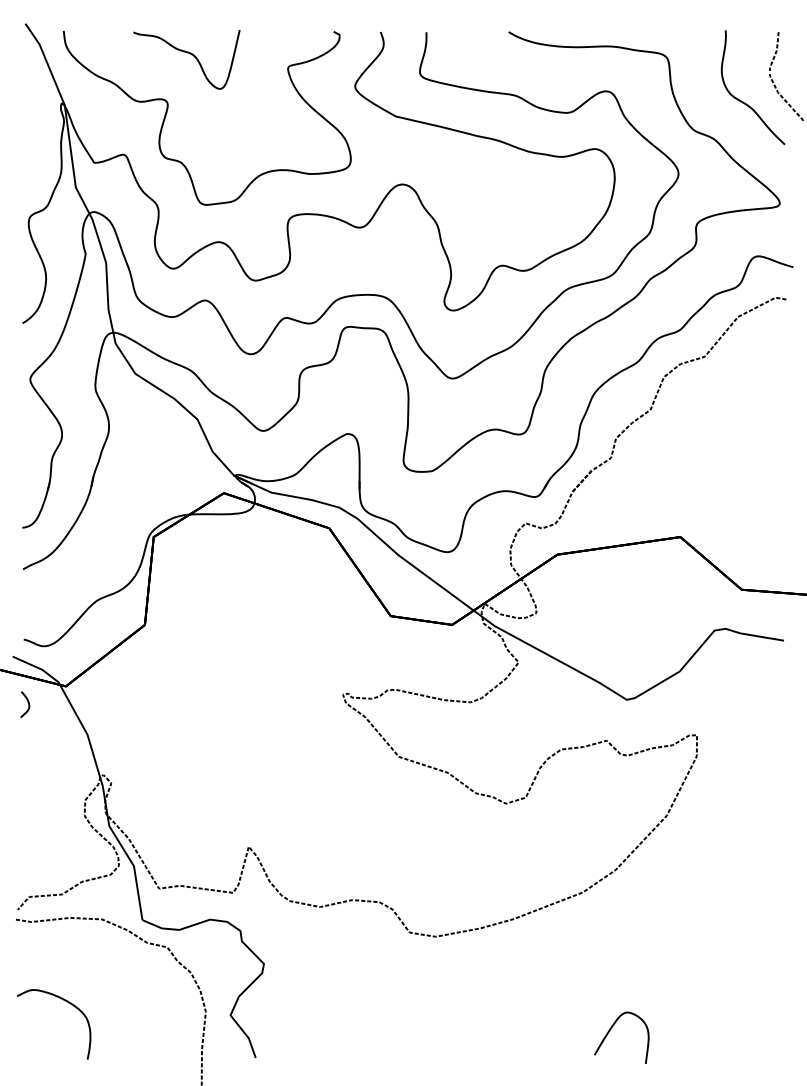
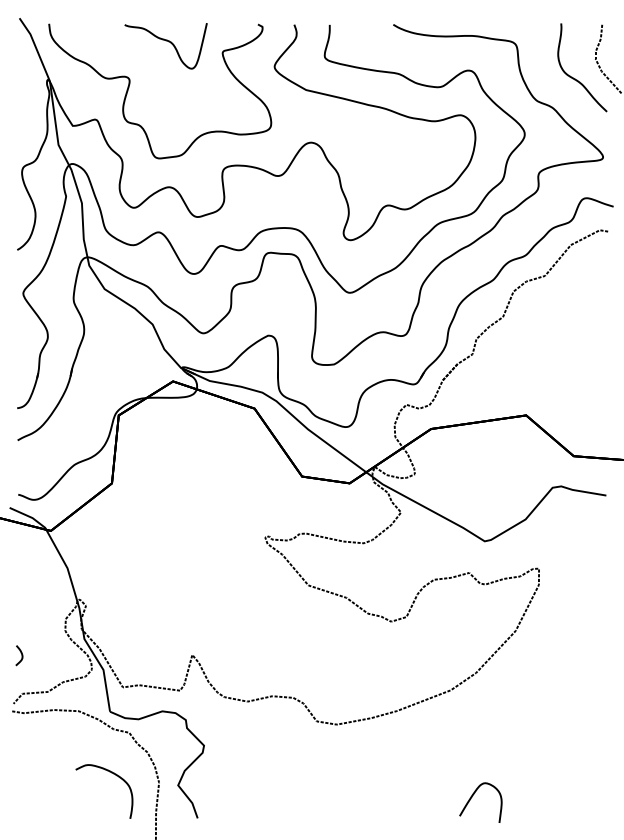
curve: (187, 53) -> (166, 41), moved
curve: (27, 702) -> (21, 654), moved
curve: (68, 1003) -> (115, 775), moved

